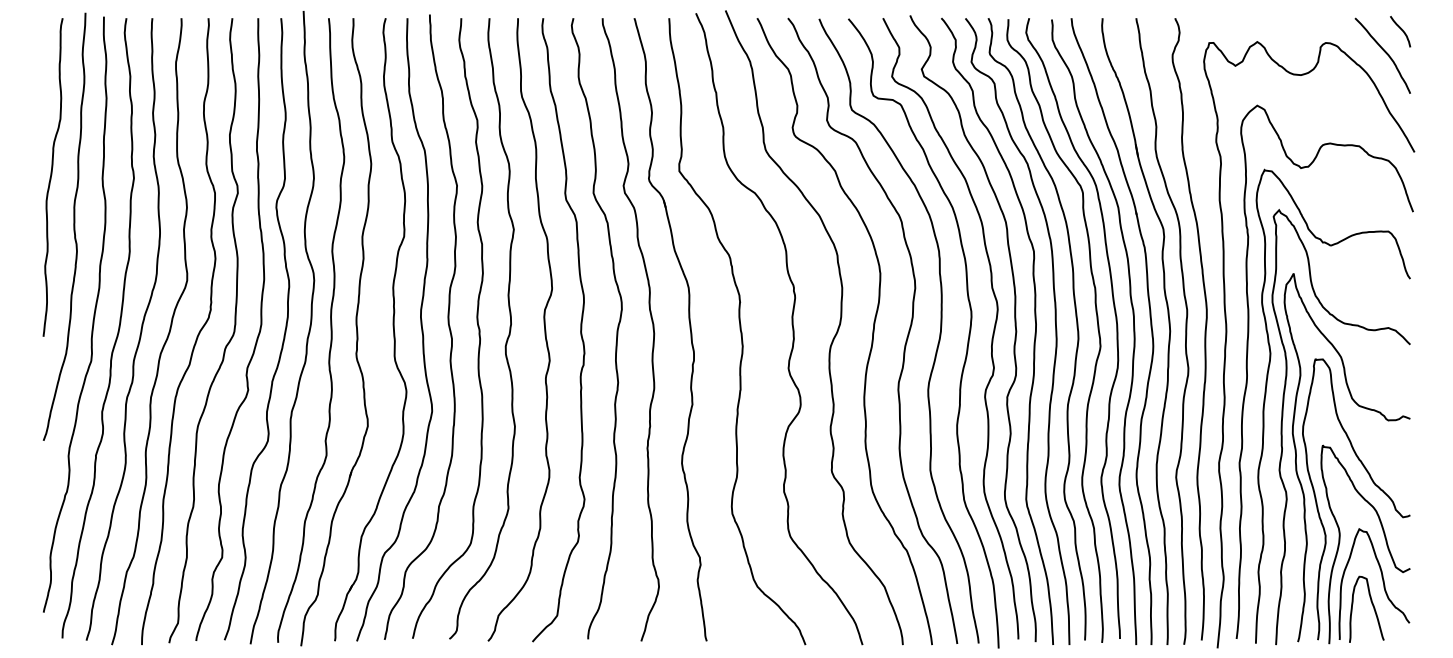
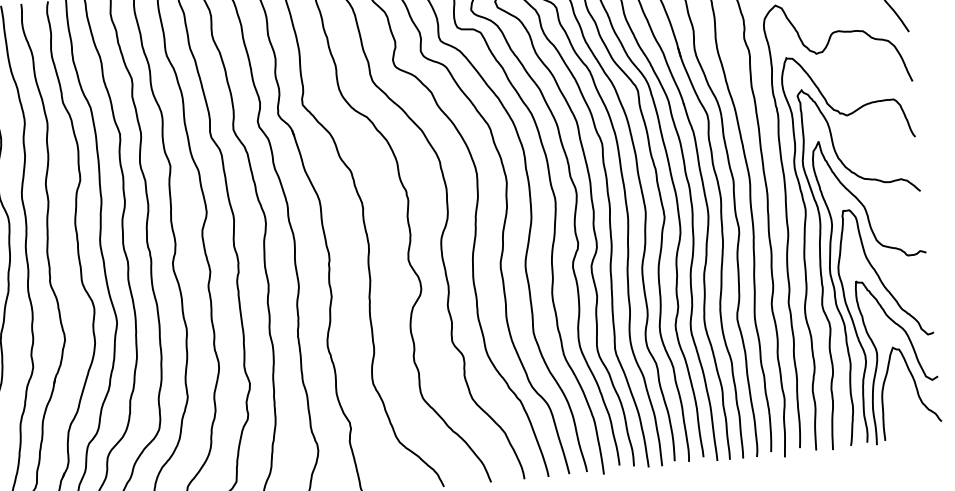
curve: (1372, 606) -> (909, 410), removed

